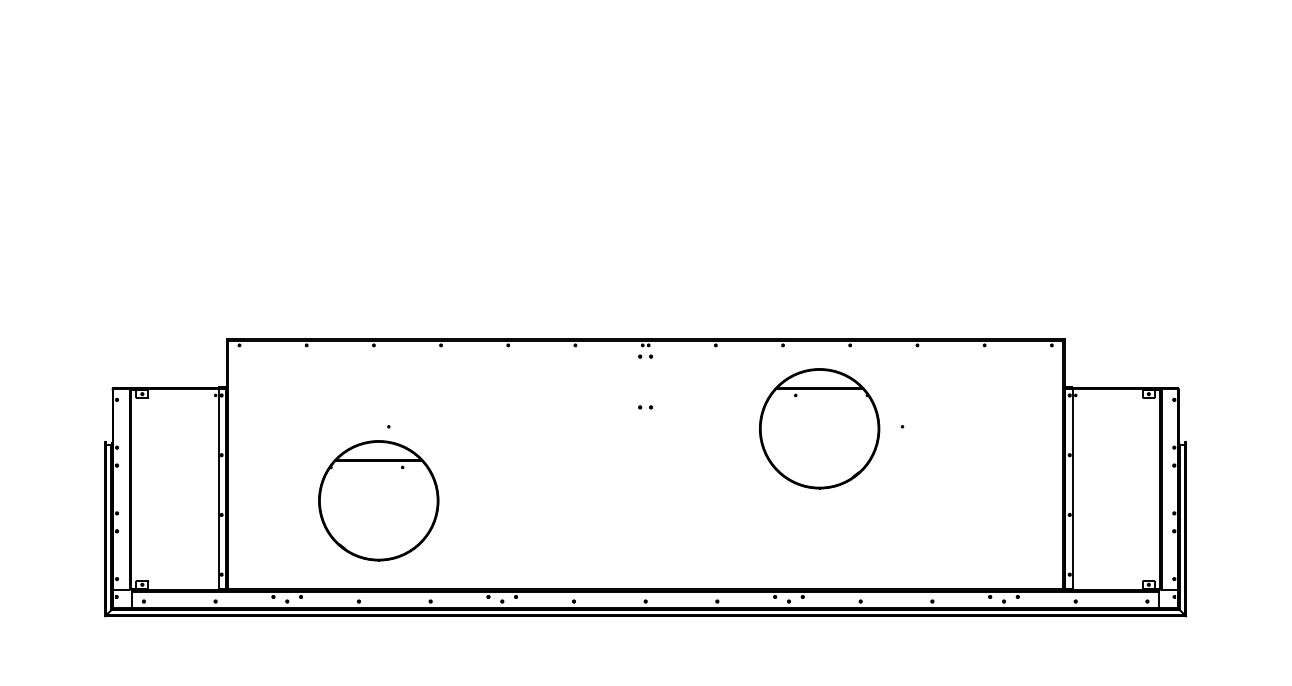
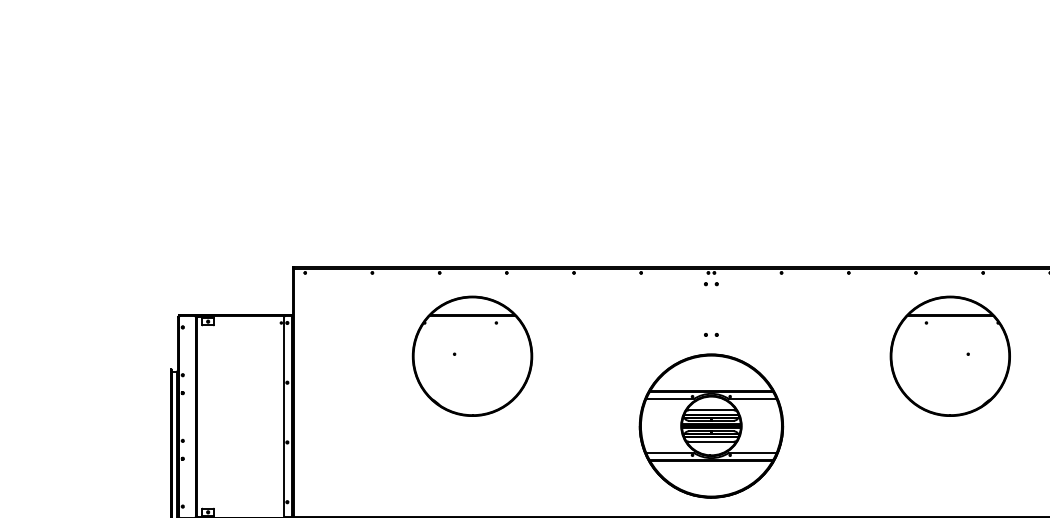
part: (819, 428) -> (950, 356), moved
part: (645, 498) -> (711, 426), added
part: (378, 500) -> (472, 356), moved

